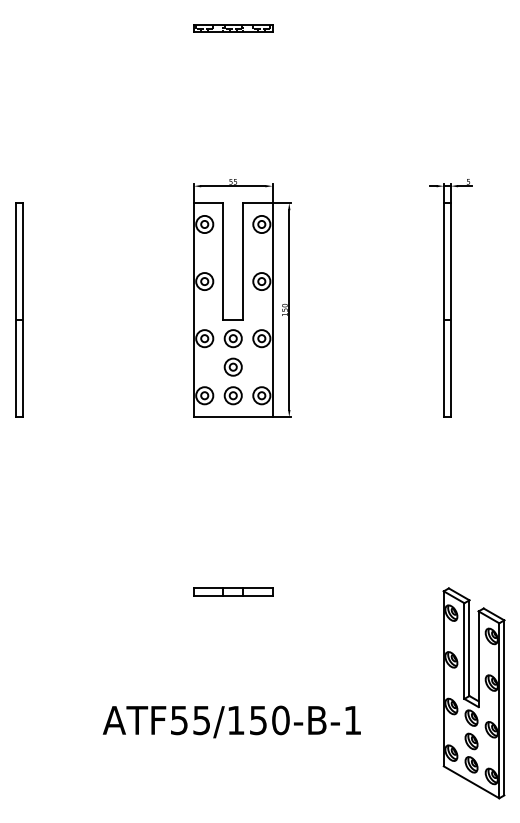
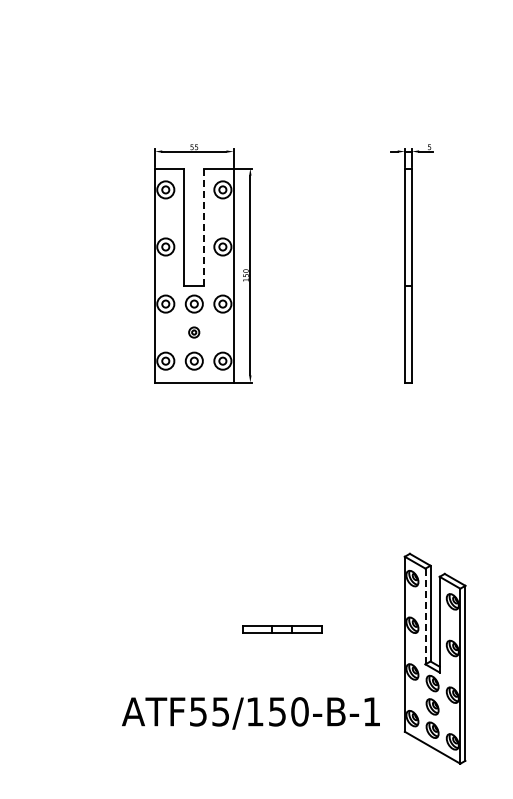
line: (243, 261) -> (204, 226), solid -> dashed
part: (232, 366) -> (193, 331), size x0.6
part: (233, 591) -> (282, 628), moved
line: (464, 651) -> (425, 616), solid -> dashed
text: (231, 721) -> (250, 712), moved

